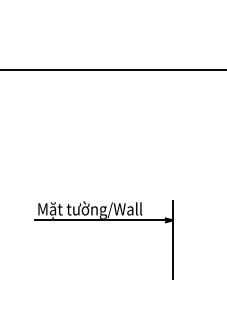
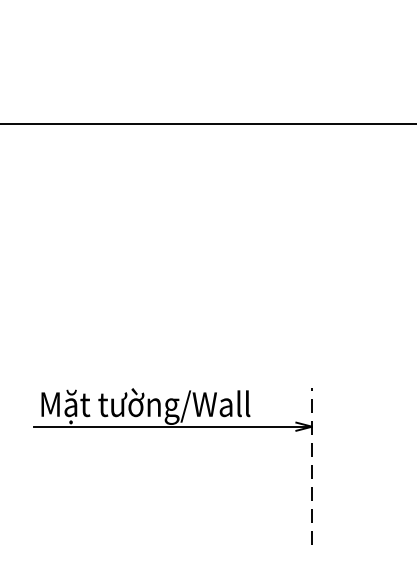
line: (173, 239) -> (312, 465), solid -> dashed

